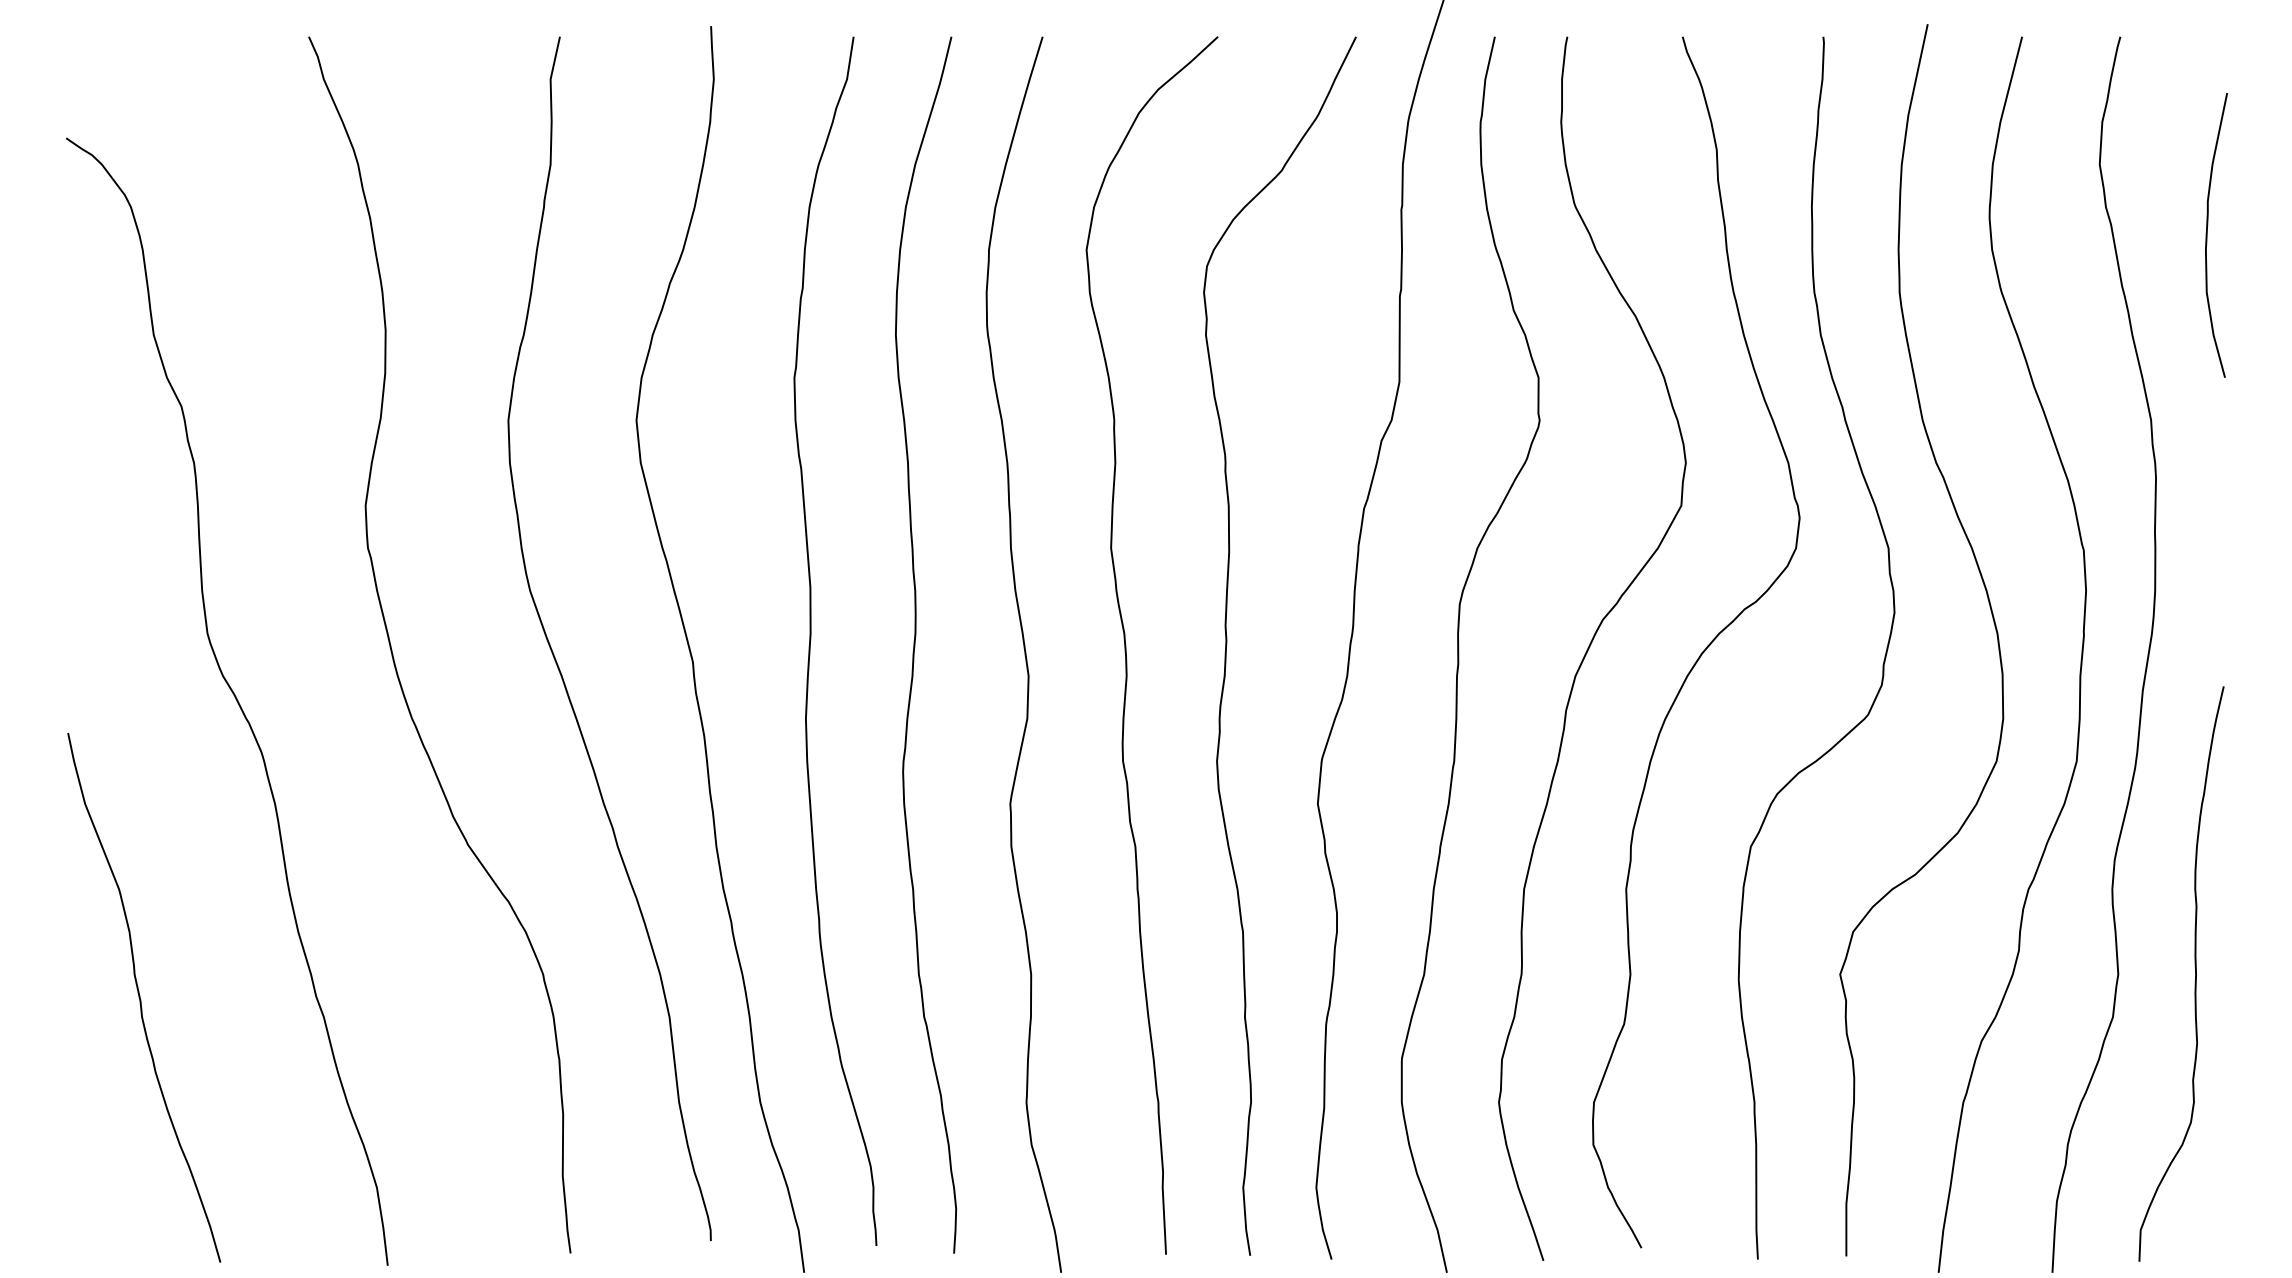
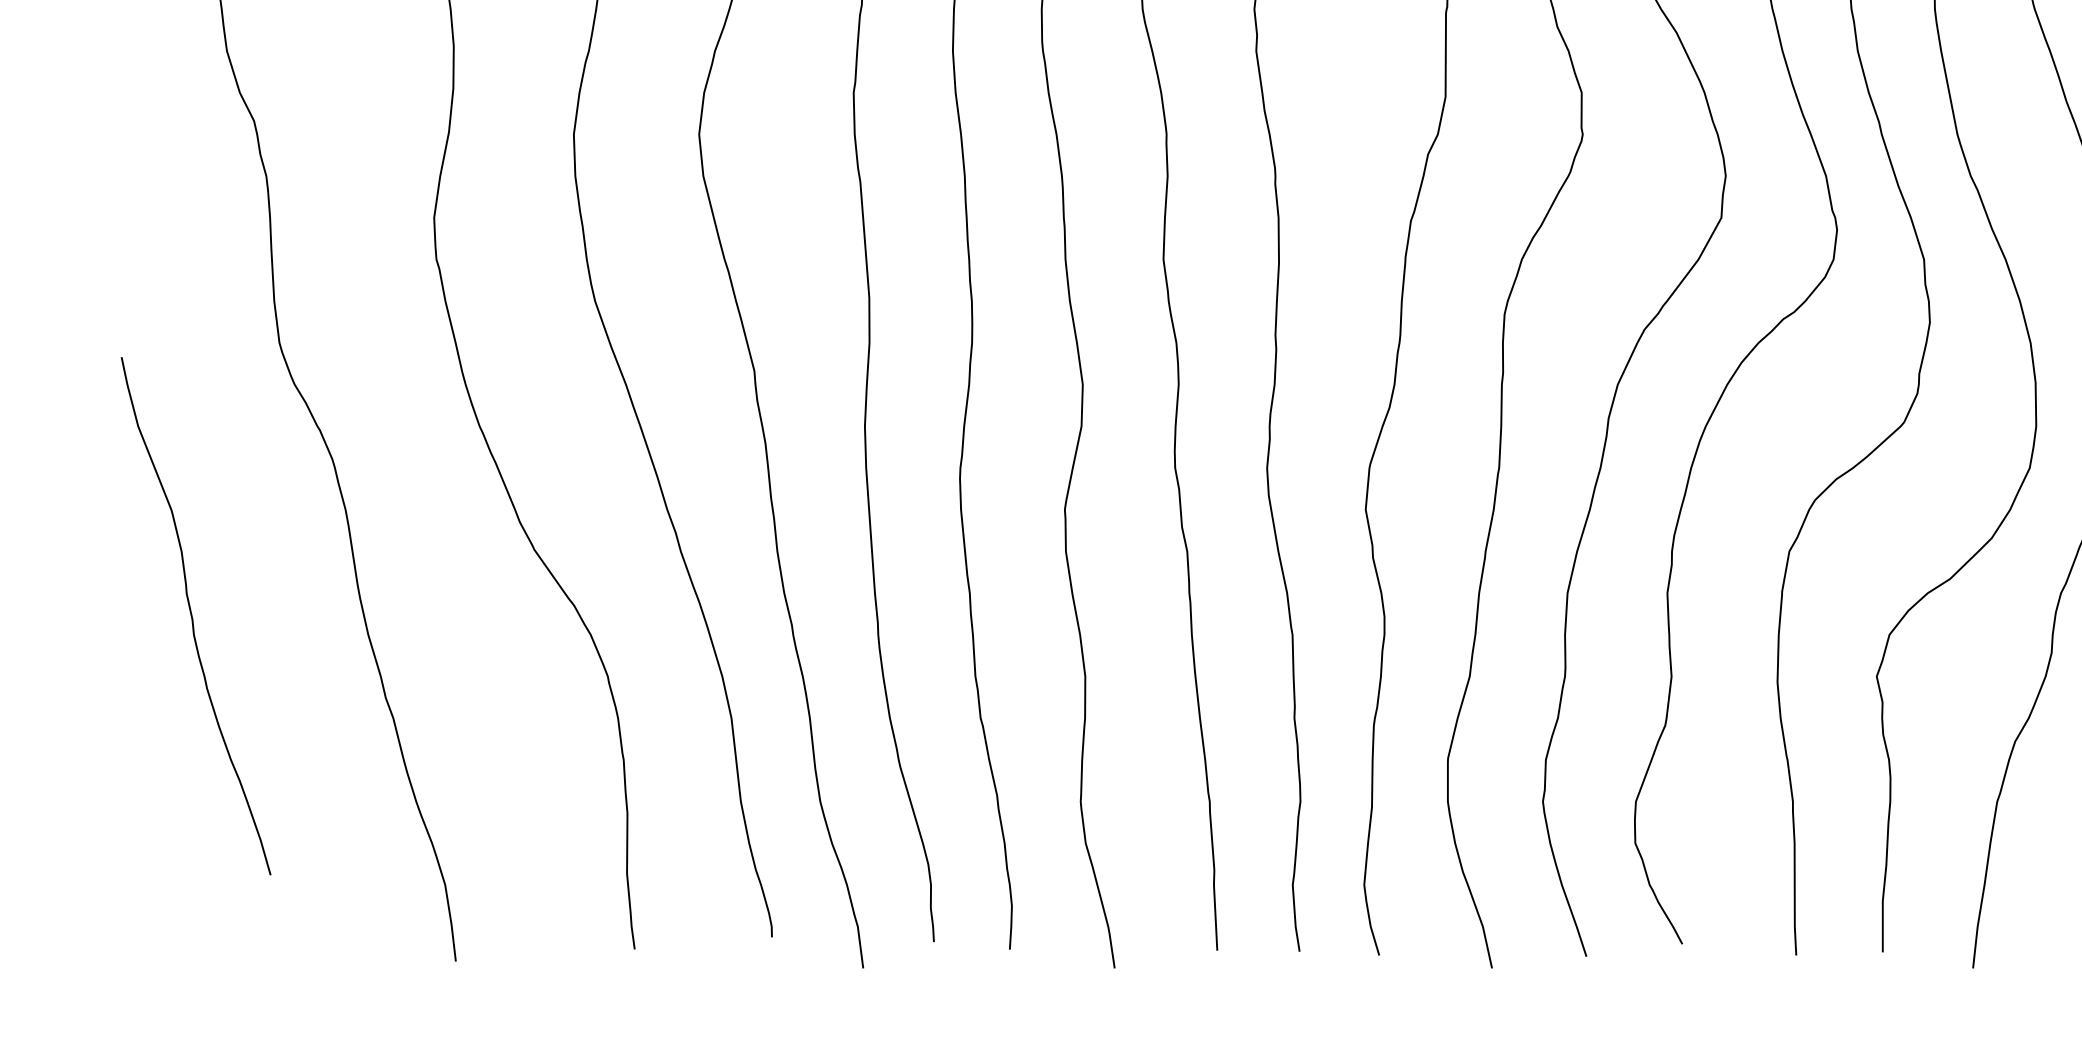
curve: (140, 997) -> (192, 615), moved

